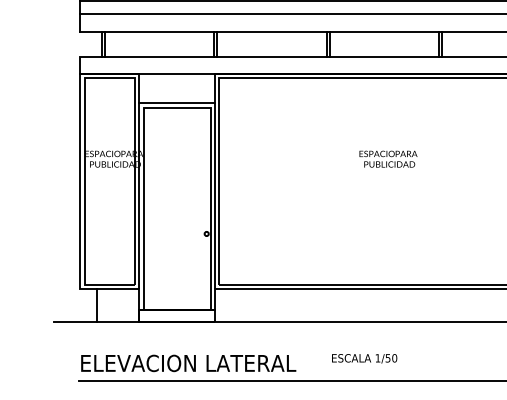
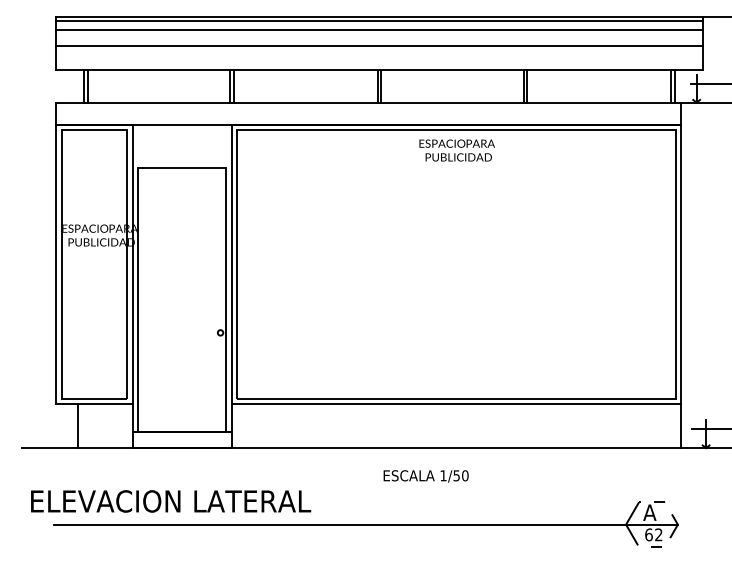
line: (176, 103) -> (181, 162), removed
text: (387, 159) -> (456, 150), moved
text: (364, 358) -> (425, 476), moved
text: (189, 363) -> (171, 501), moved

